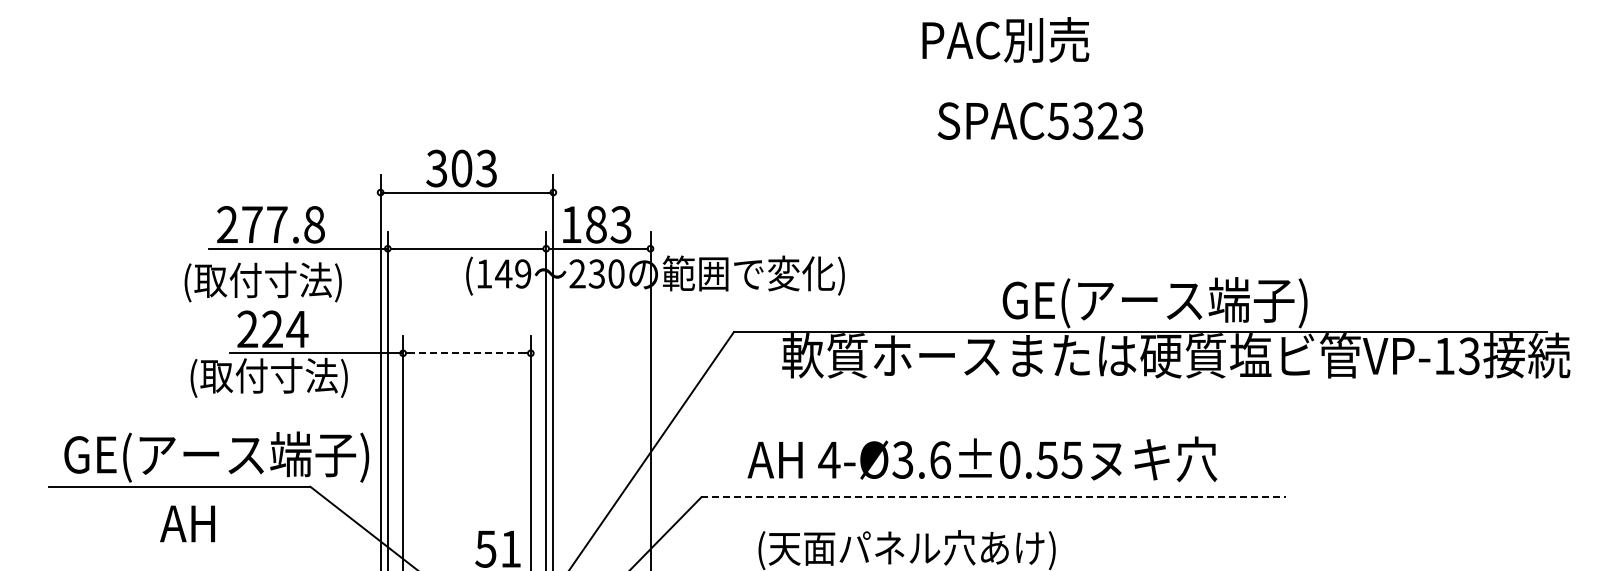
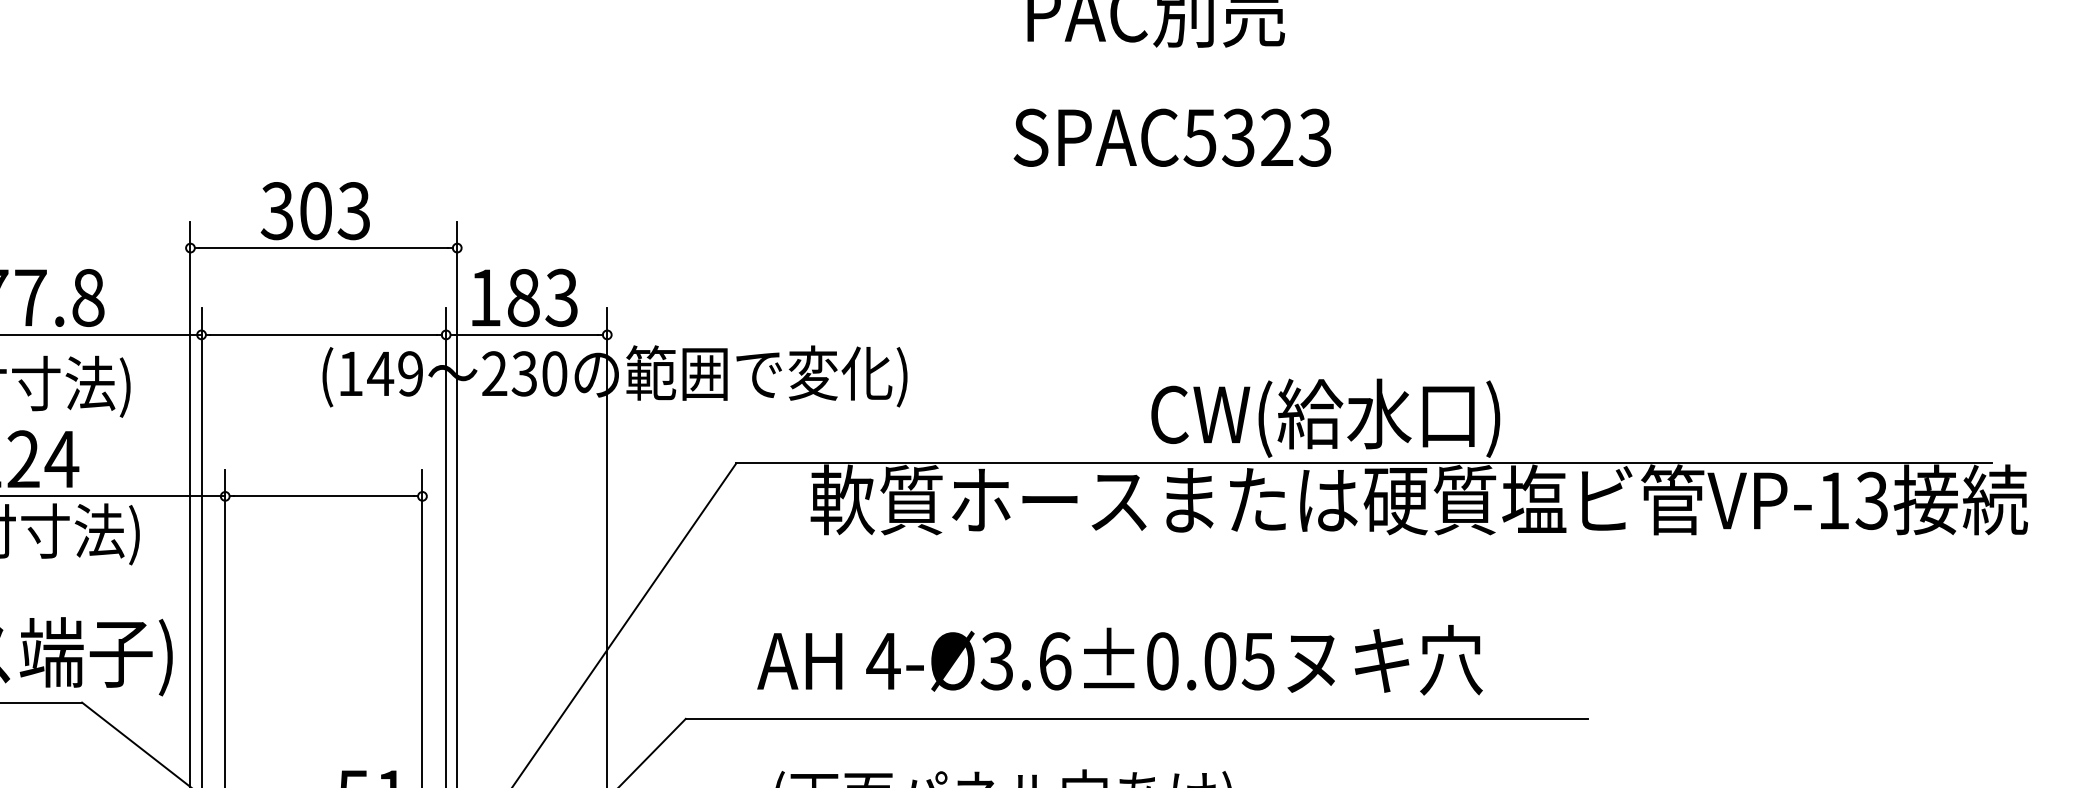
text: (1040, 120) -> (1172, 136), moved
text: (1156, 302) -> (1388, 417), GE(アース端子) -> CW(給水口)
line: (466, 353) -> (323, 496), dashed -> solid
text: (1046, 459) -> (1218, 660), 4-Ø3.6±0.55 -> 4-Ø3.6±0.05
line: (994, 497) -> (1138, 719), dashed -> solid

